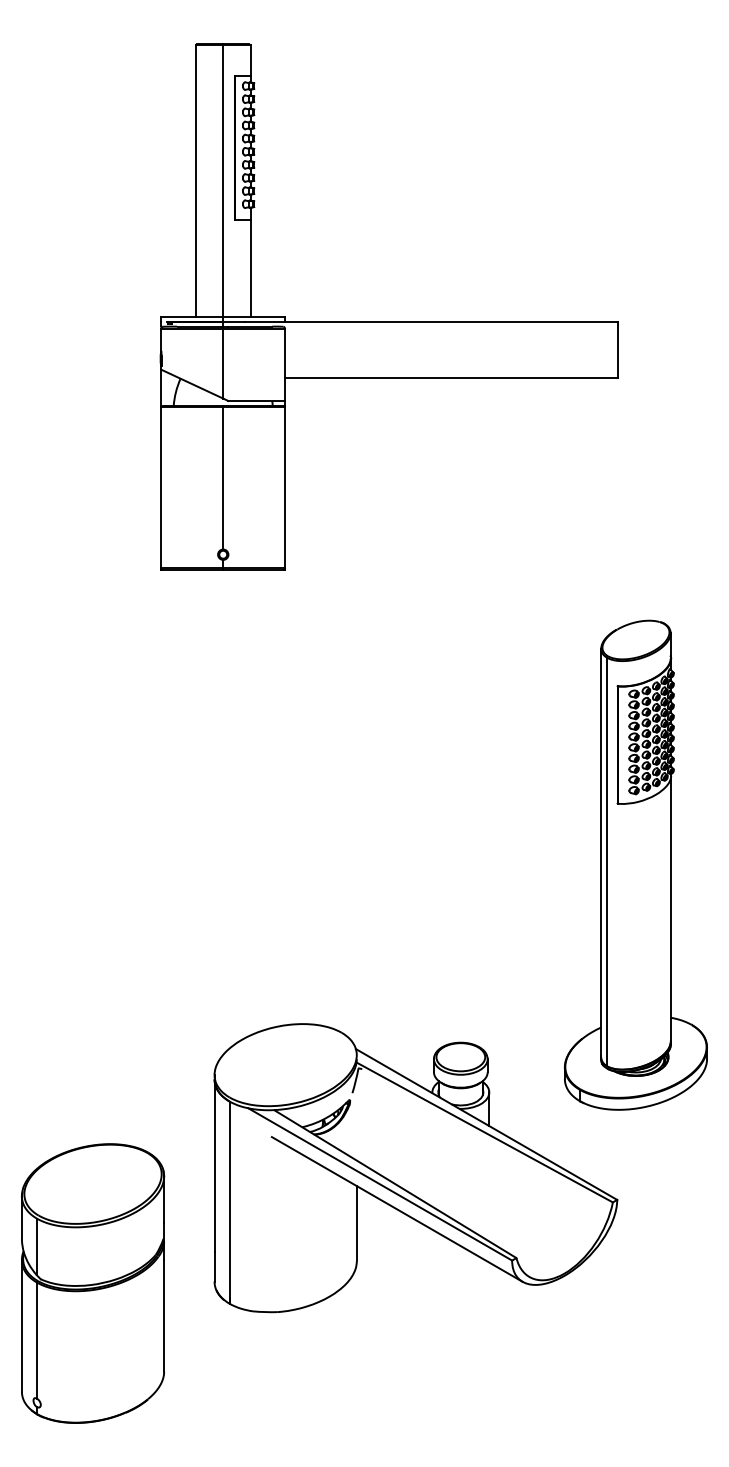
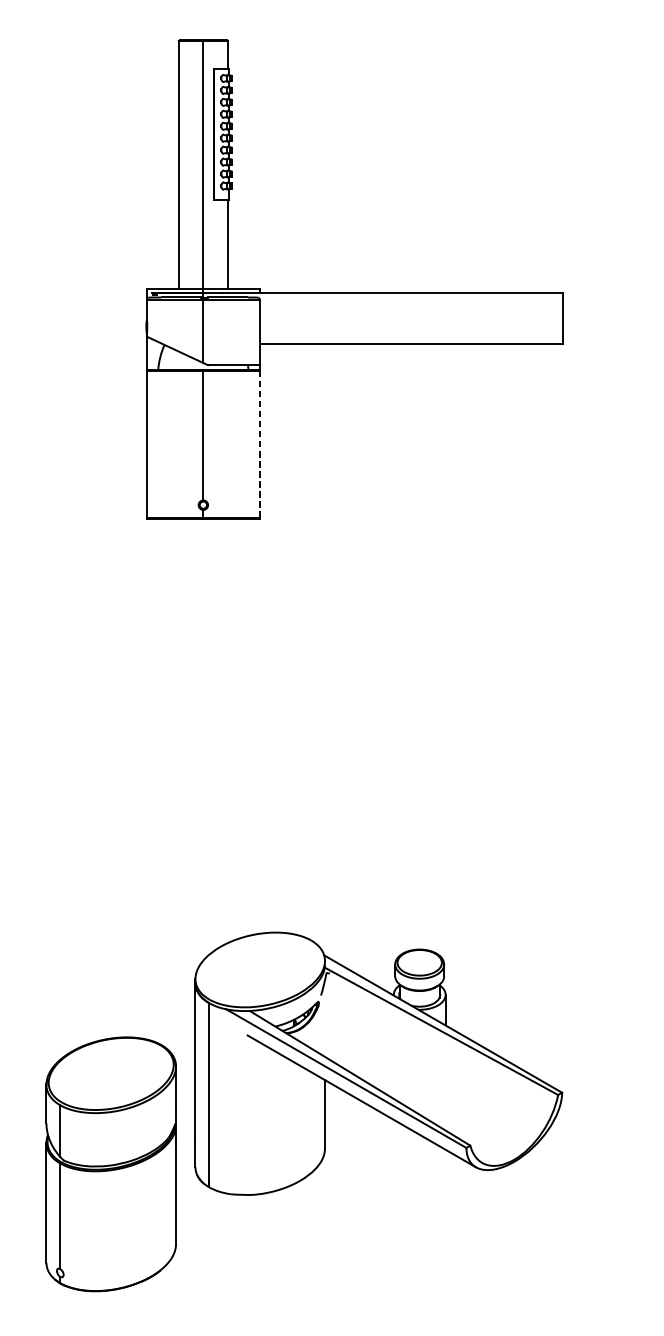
line: (285, 487) -> (260, 443), solid -> dashed
part: (635, 864) -> (578, 787), removed
part: (92, 1283) -> (110, 1164), moved

